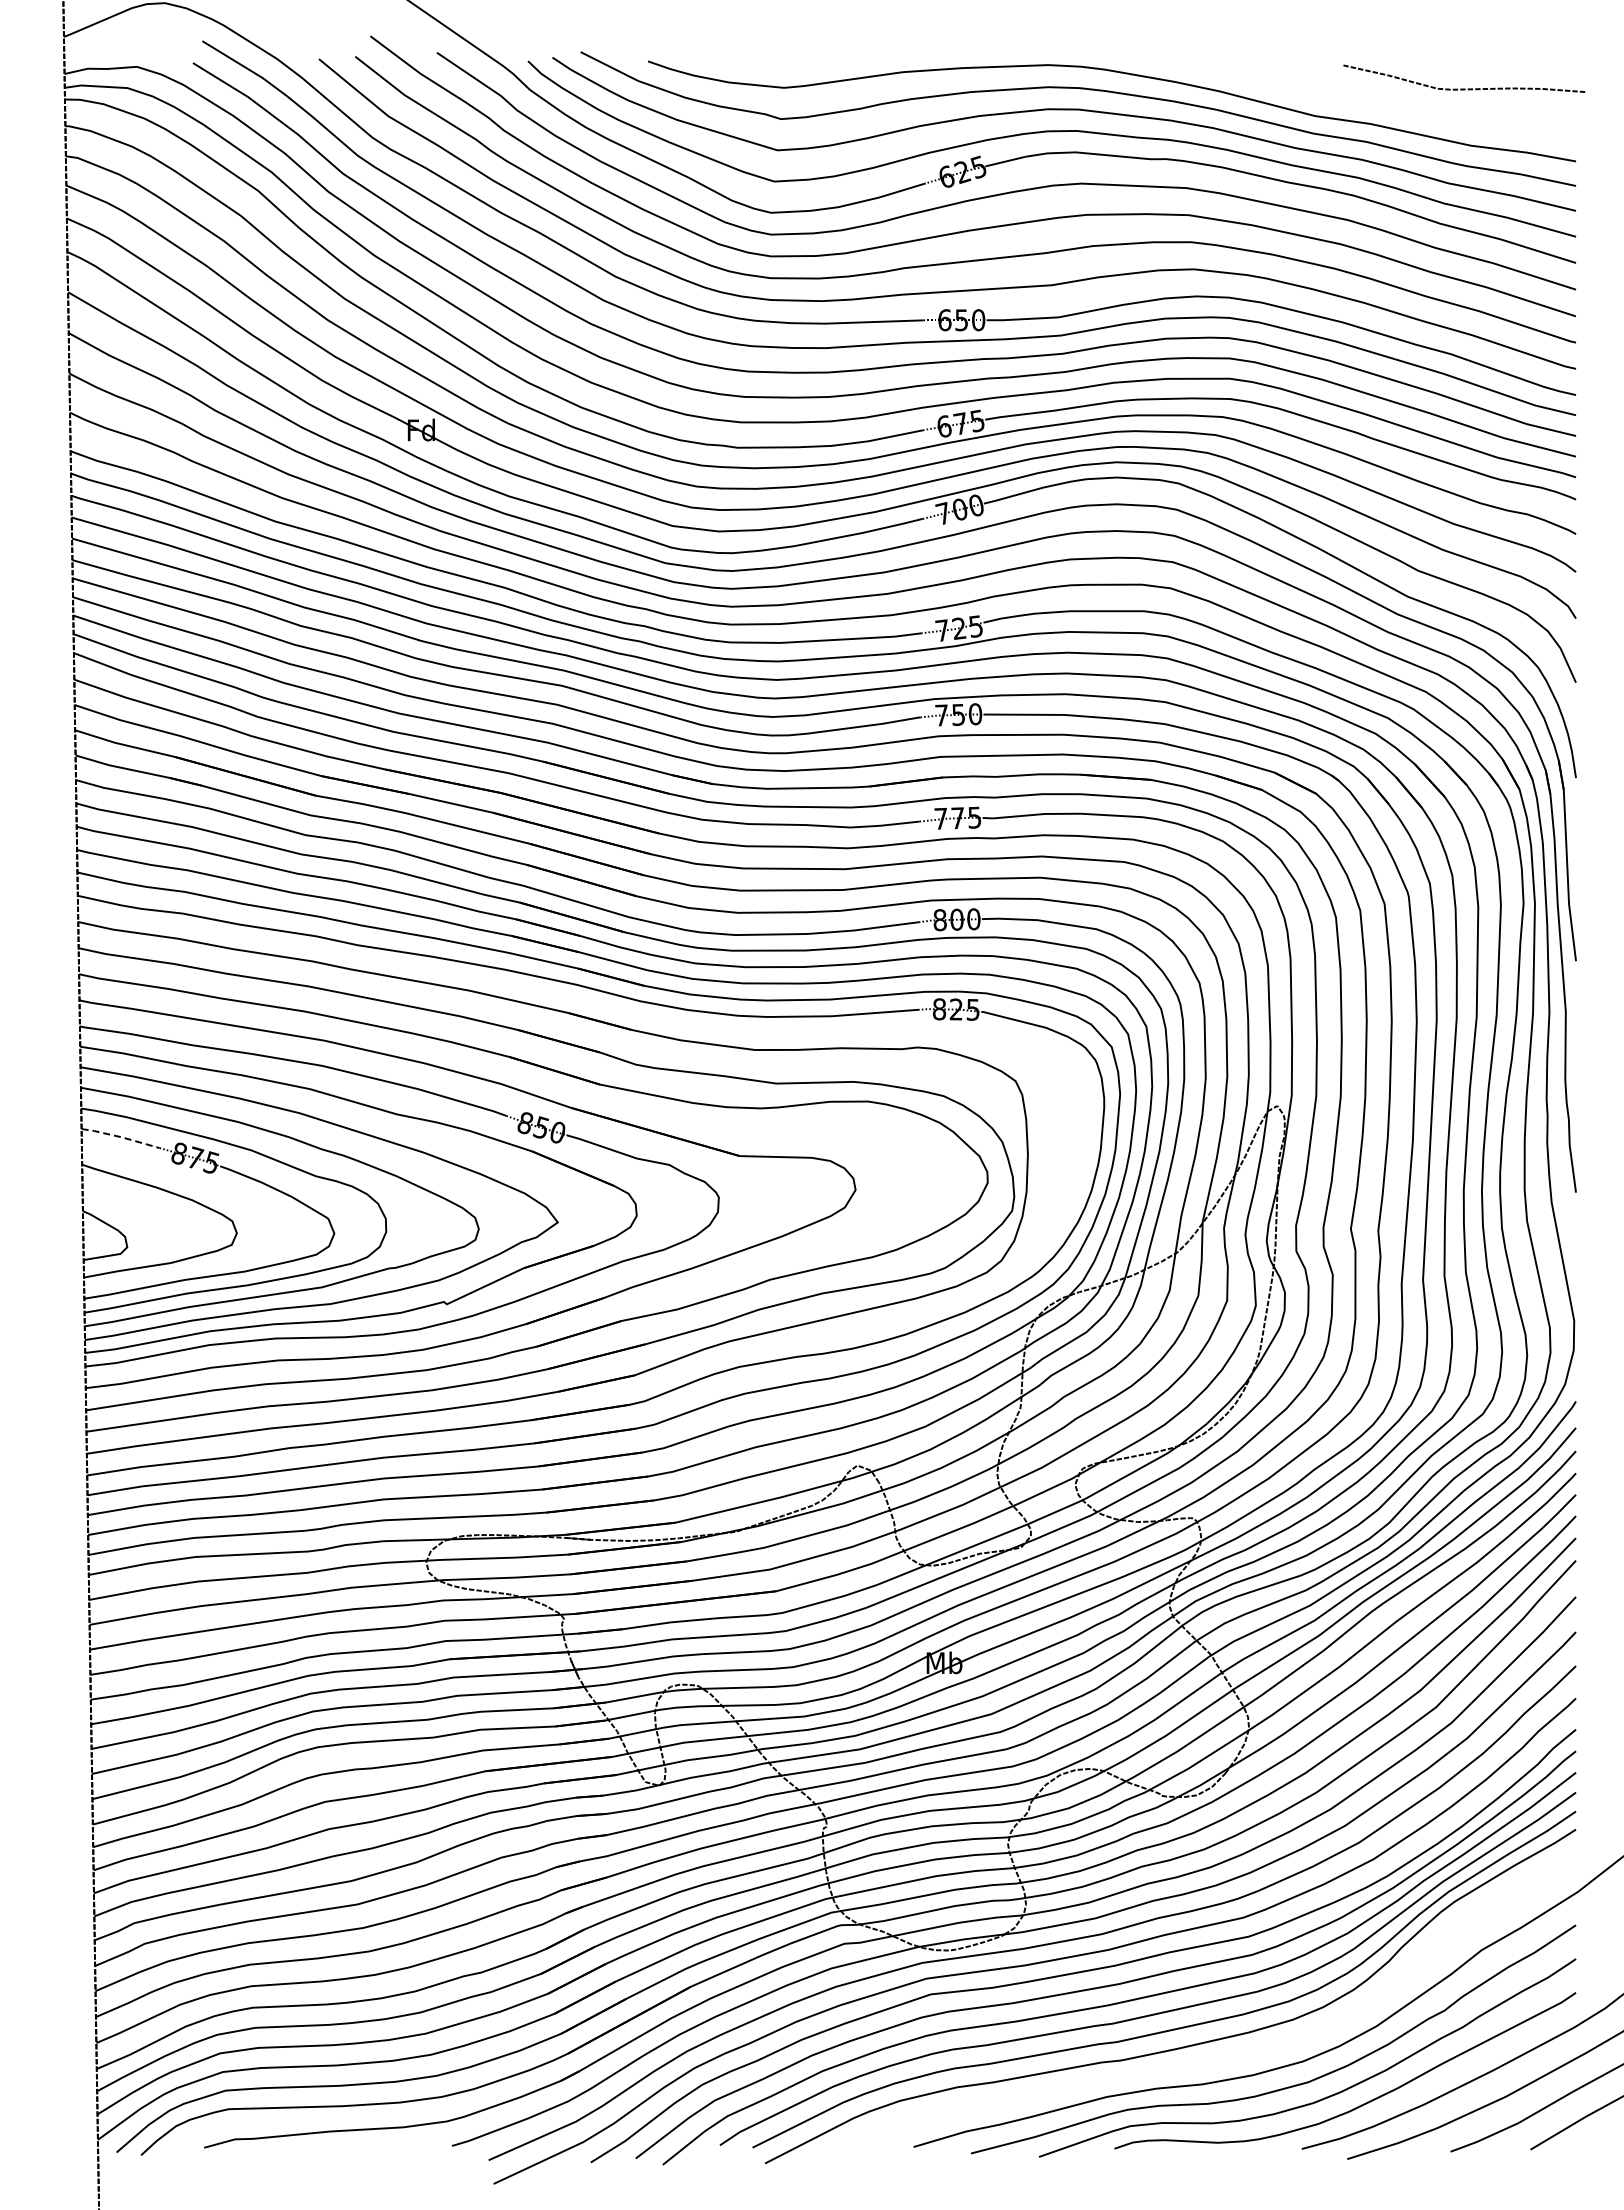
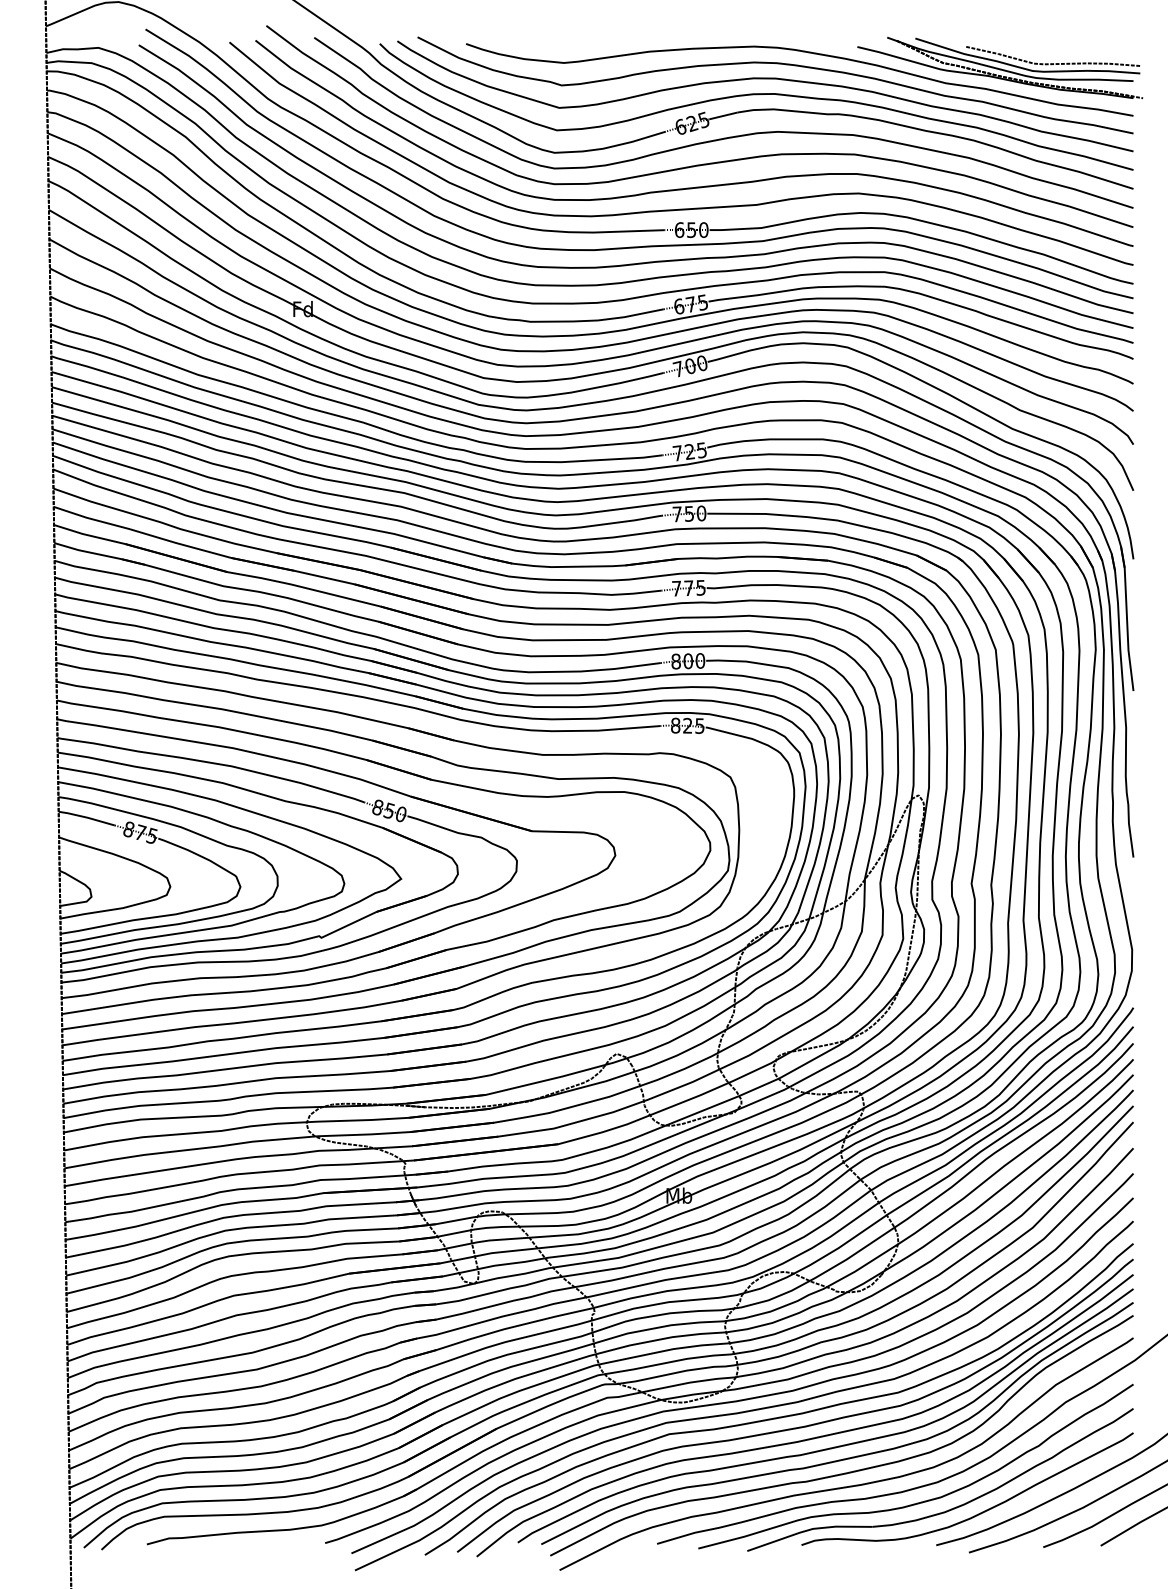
part: (1390, 94) -> (1000, 67), added
line: (121, 1137) -> (87, 817), dashed -> solid
curve: (1185, 2065) -> (852, 1485), added

